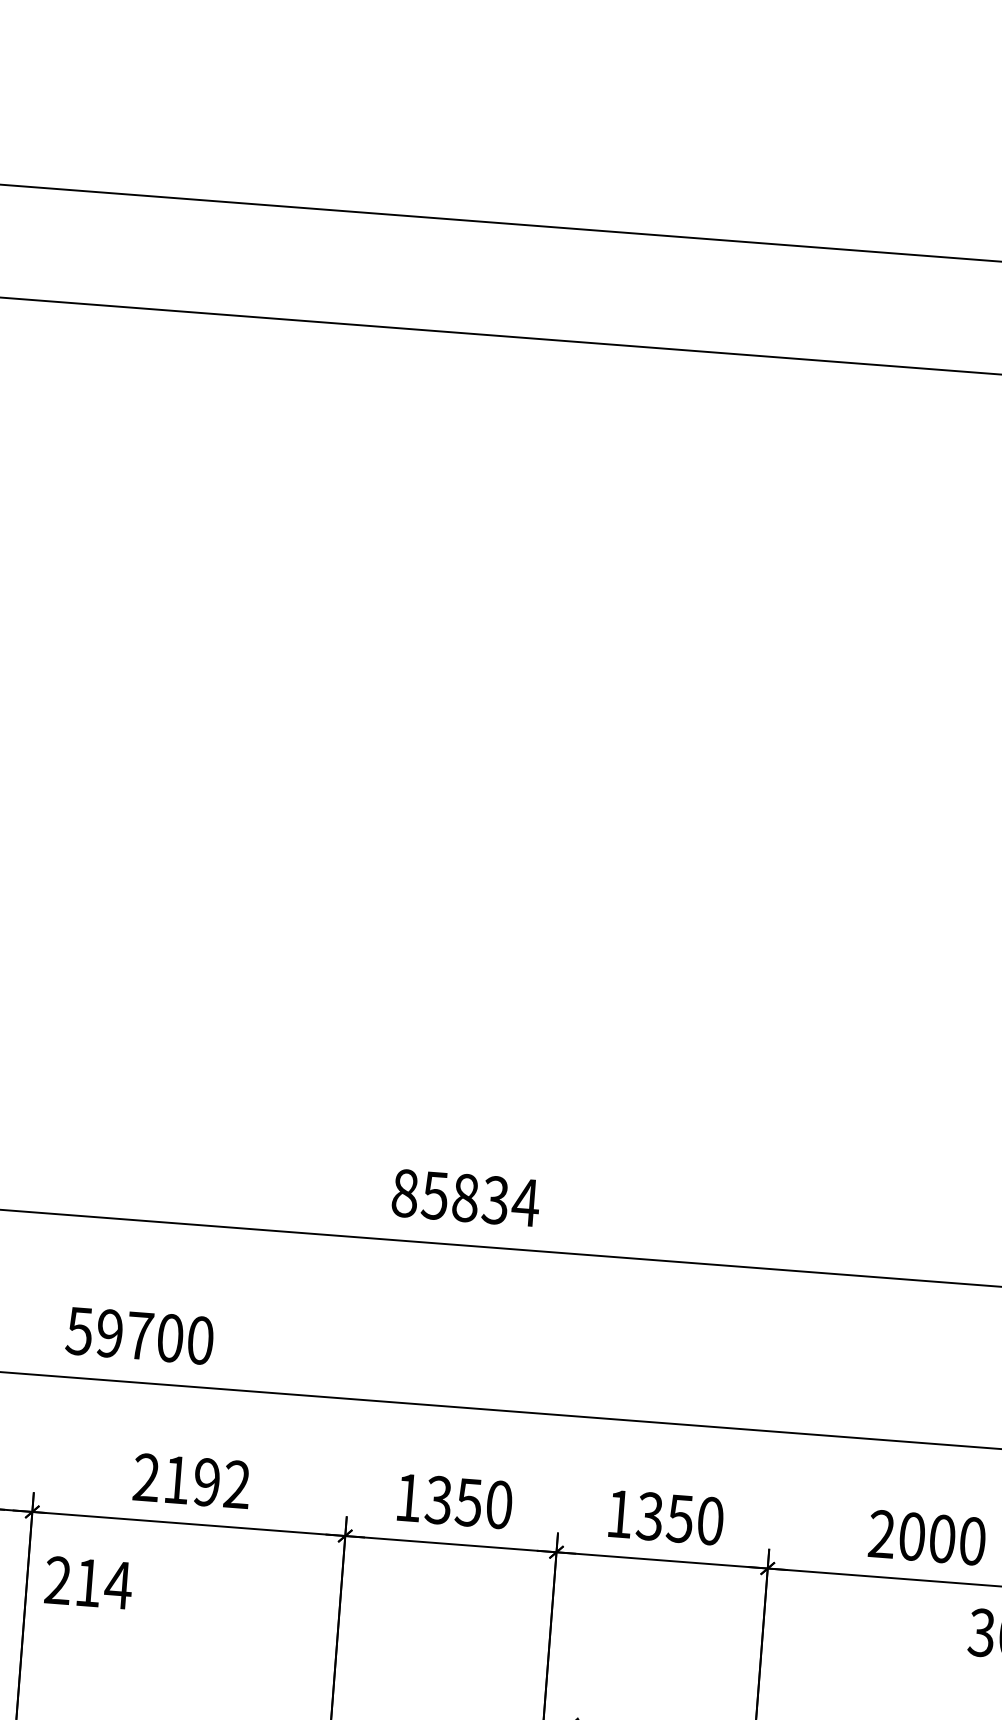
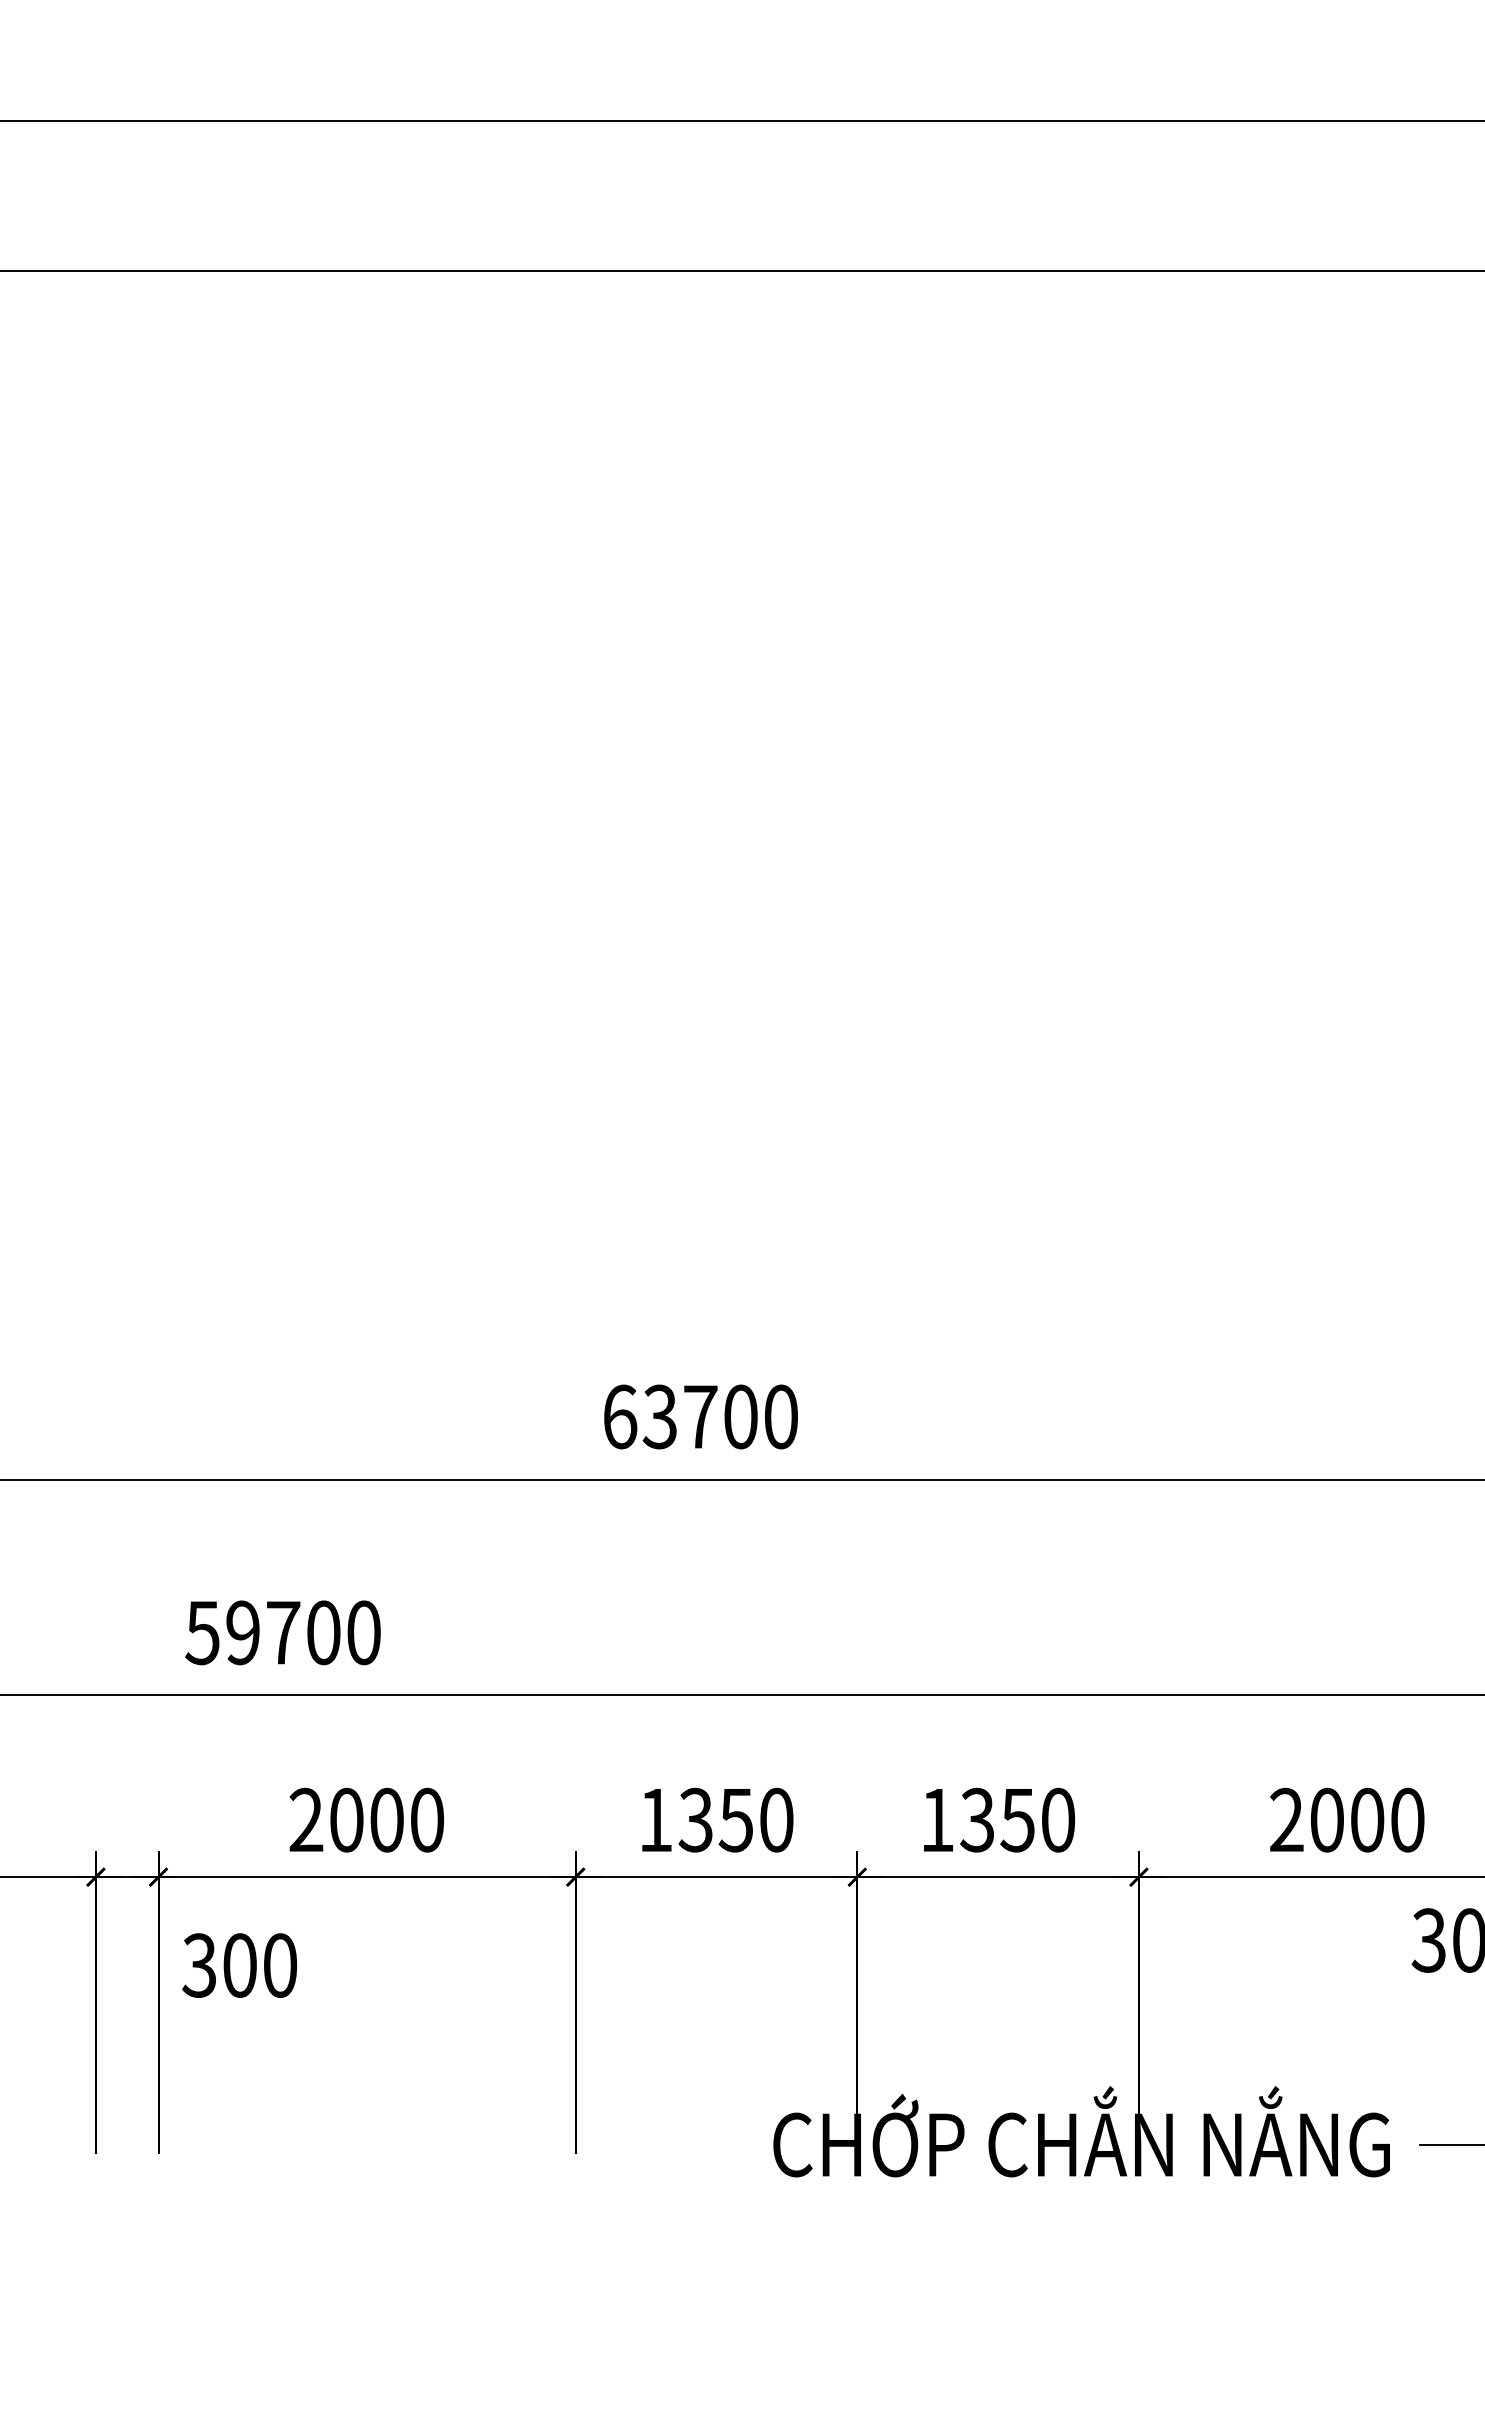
text: (466, 1197) -> (701, 1416), 85834 -> 63700
text: (207, 1481) -> (387, 1819), 2192 -> 2000
text: (88, 1582) -> (240, 1965), 214 -> 300

